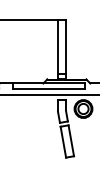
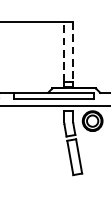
line: (58, 46) -> (64, 51), solid -> dashed
line: (65, 46) -> (72, 51), solid -> dashed

